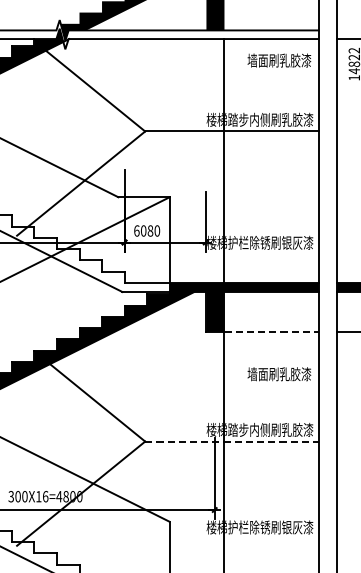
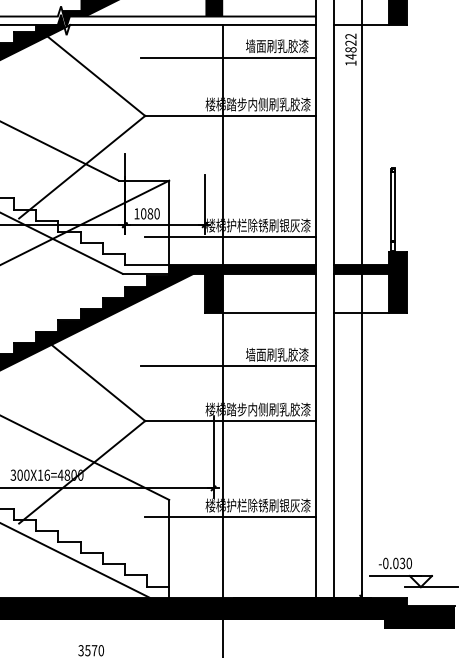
line: (229, 72) -> (228, 57), added
text: (136, 230) -> (136, 213), 6080 -> 1080
line: (231, 254) -> (230, 236), added
line: (271, 332) -> (269, 313), dashed -> solid
line: (229, 386) -> (228, 366), added
line: (232, 442) -> (231, 421), dashed -> solid
line: (231, 538) -> (230, 516), added

